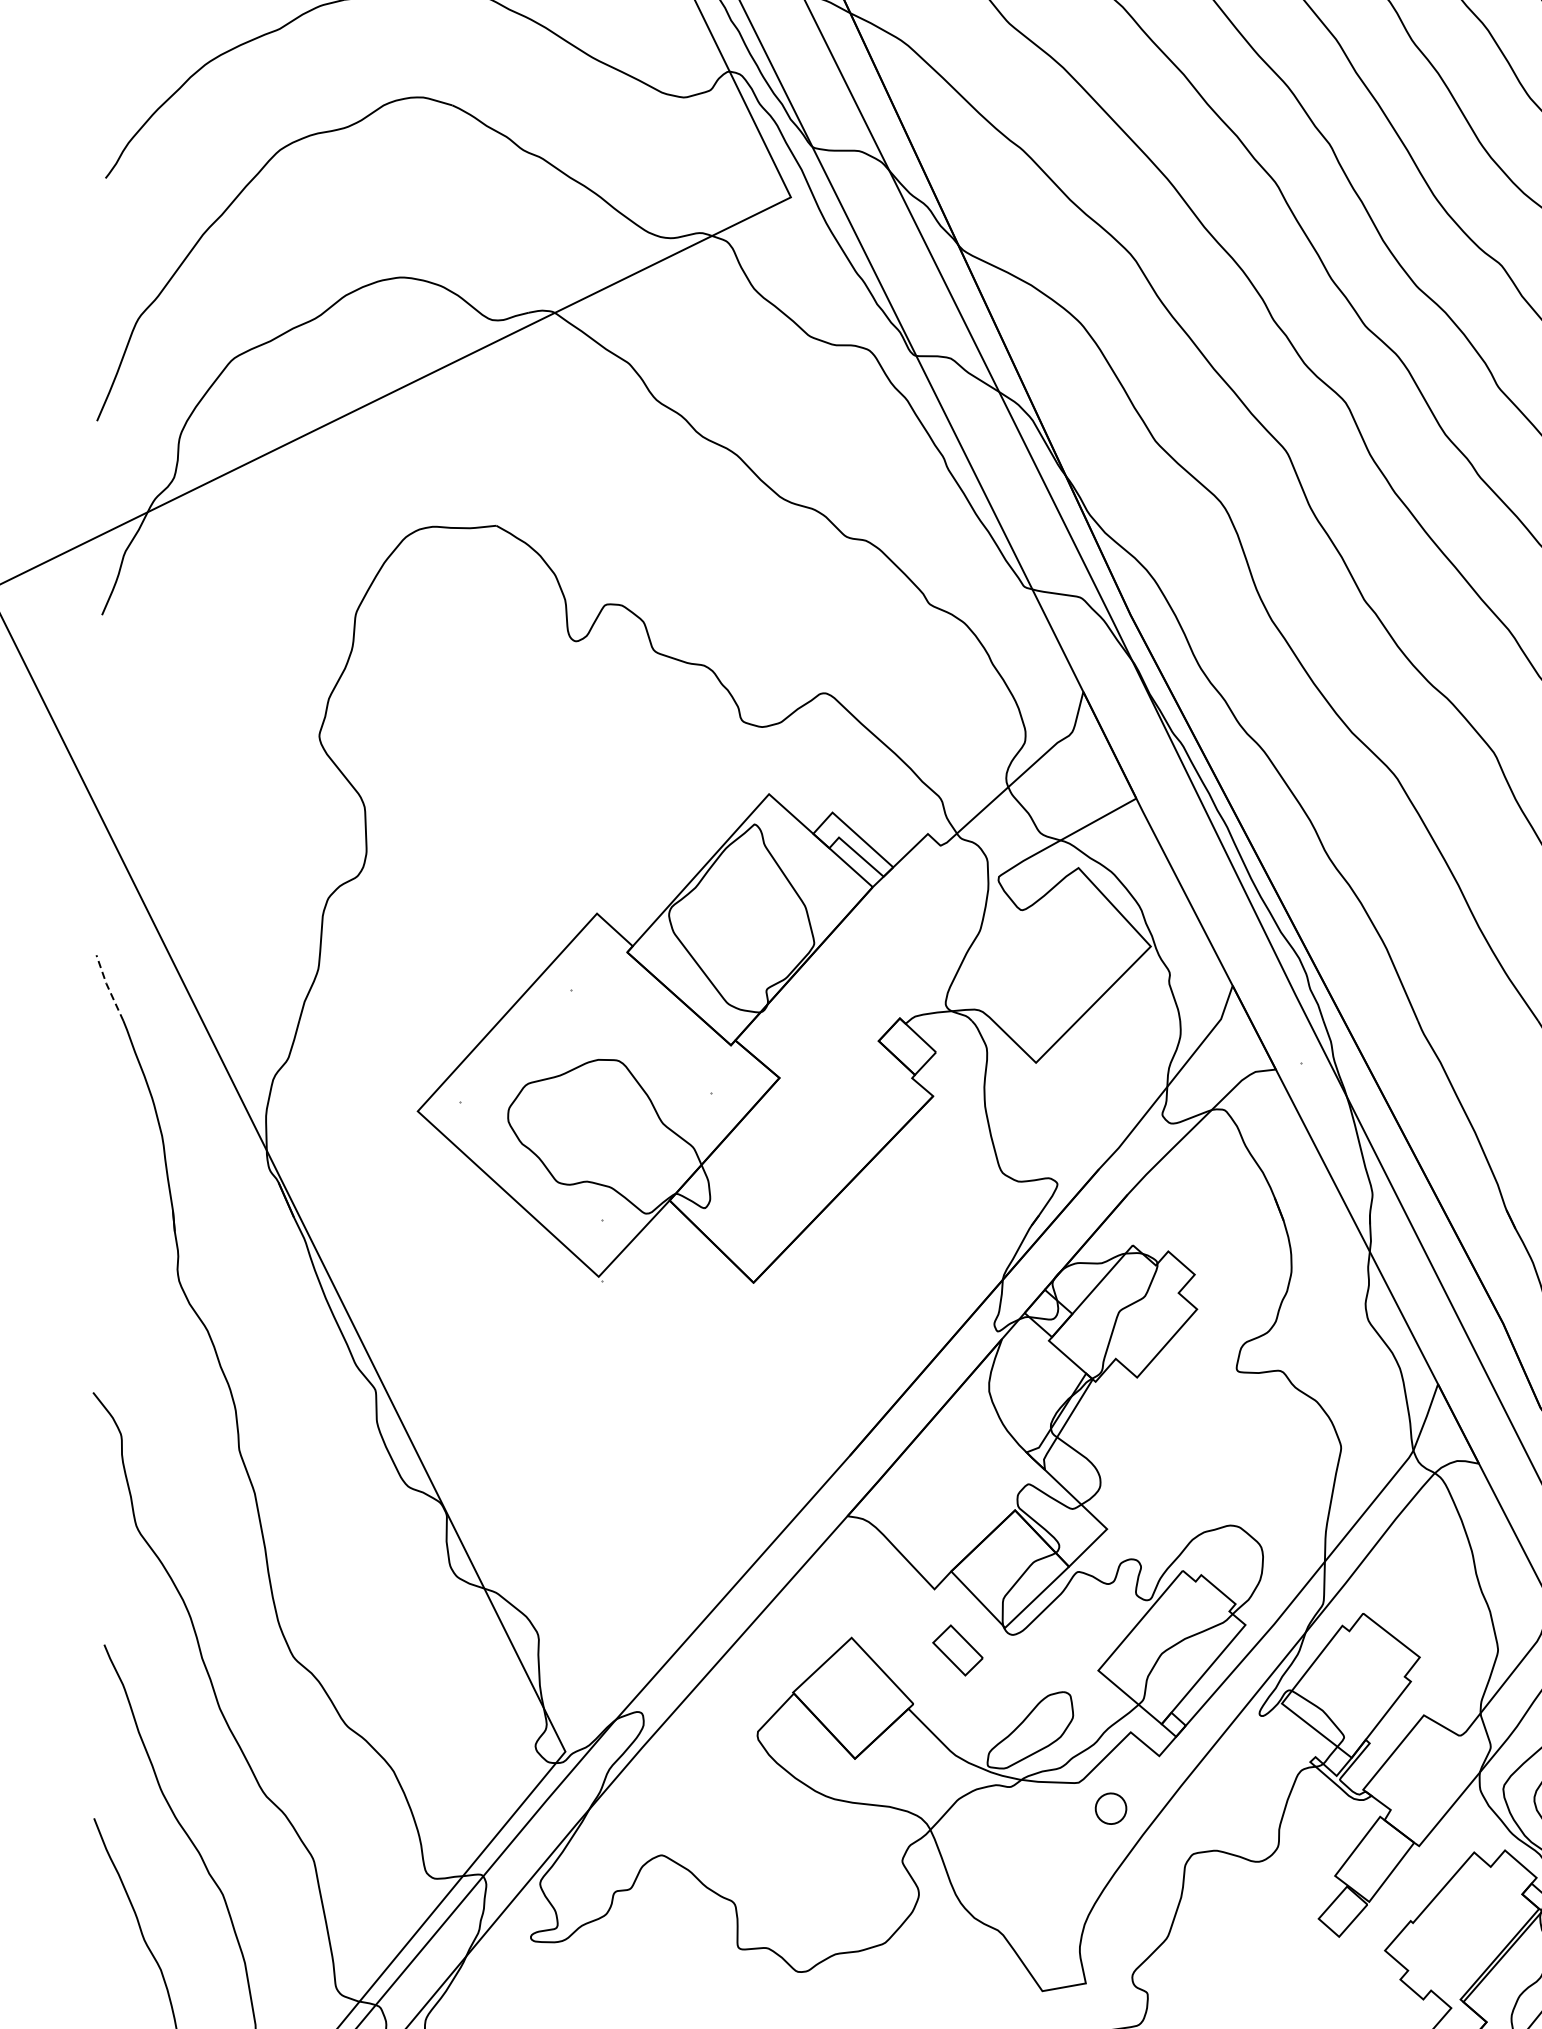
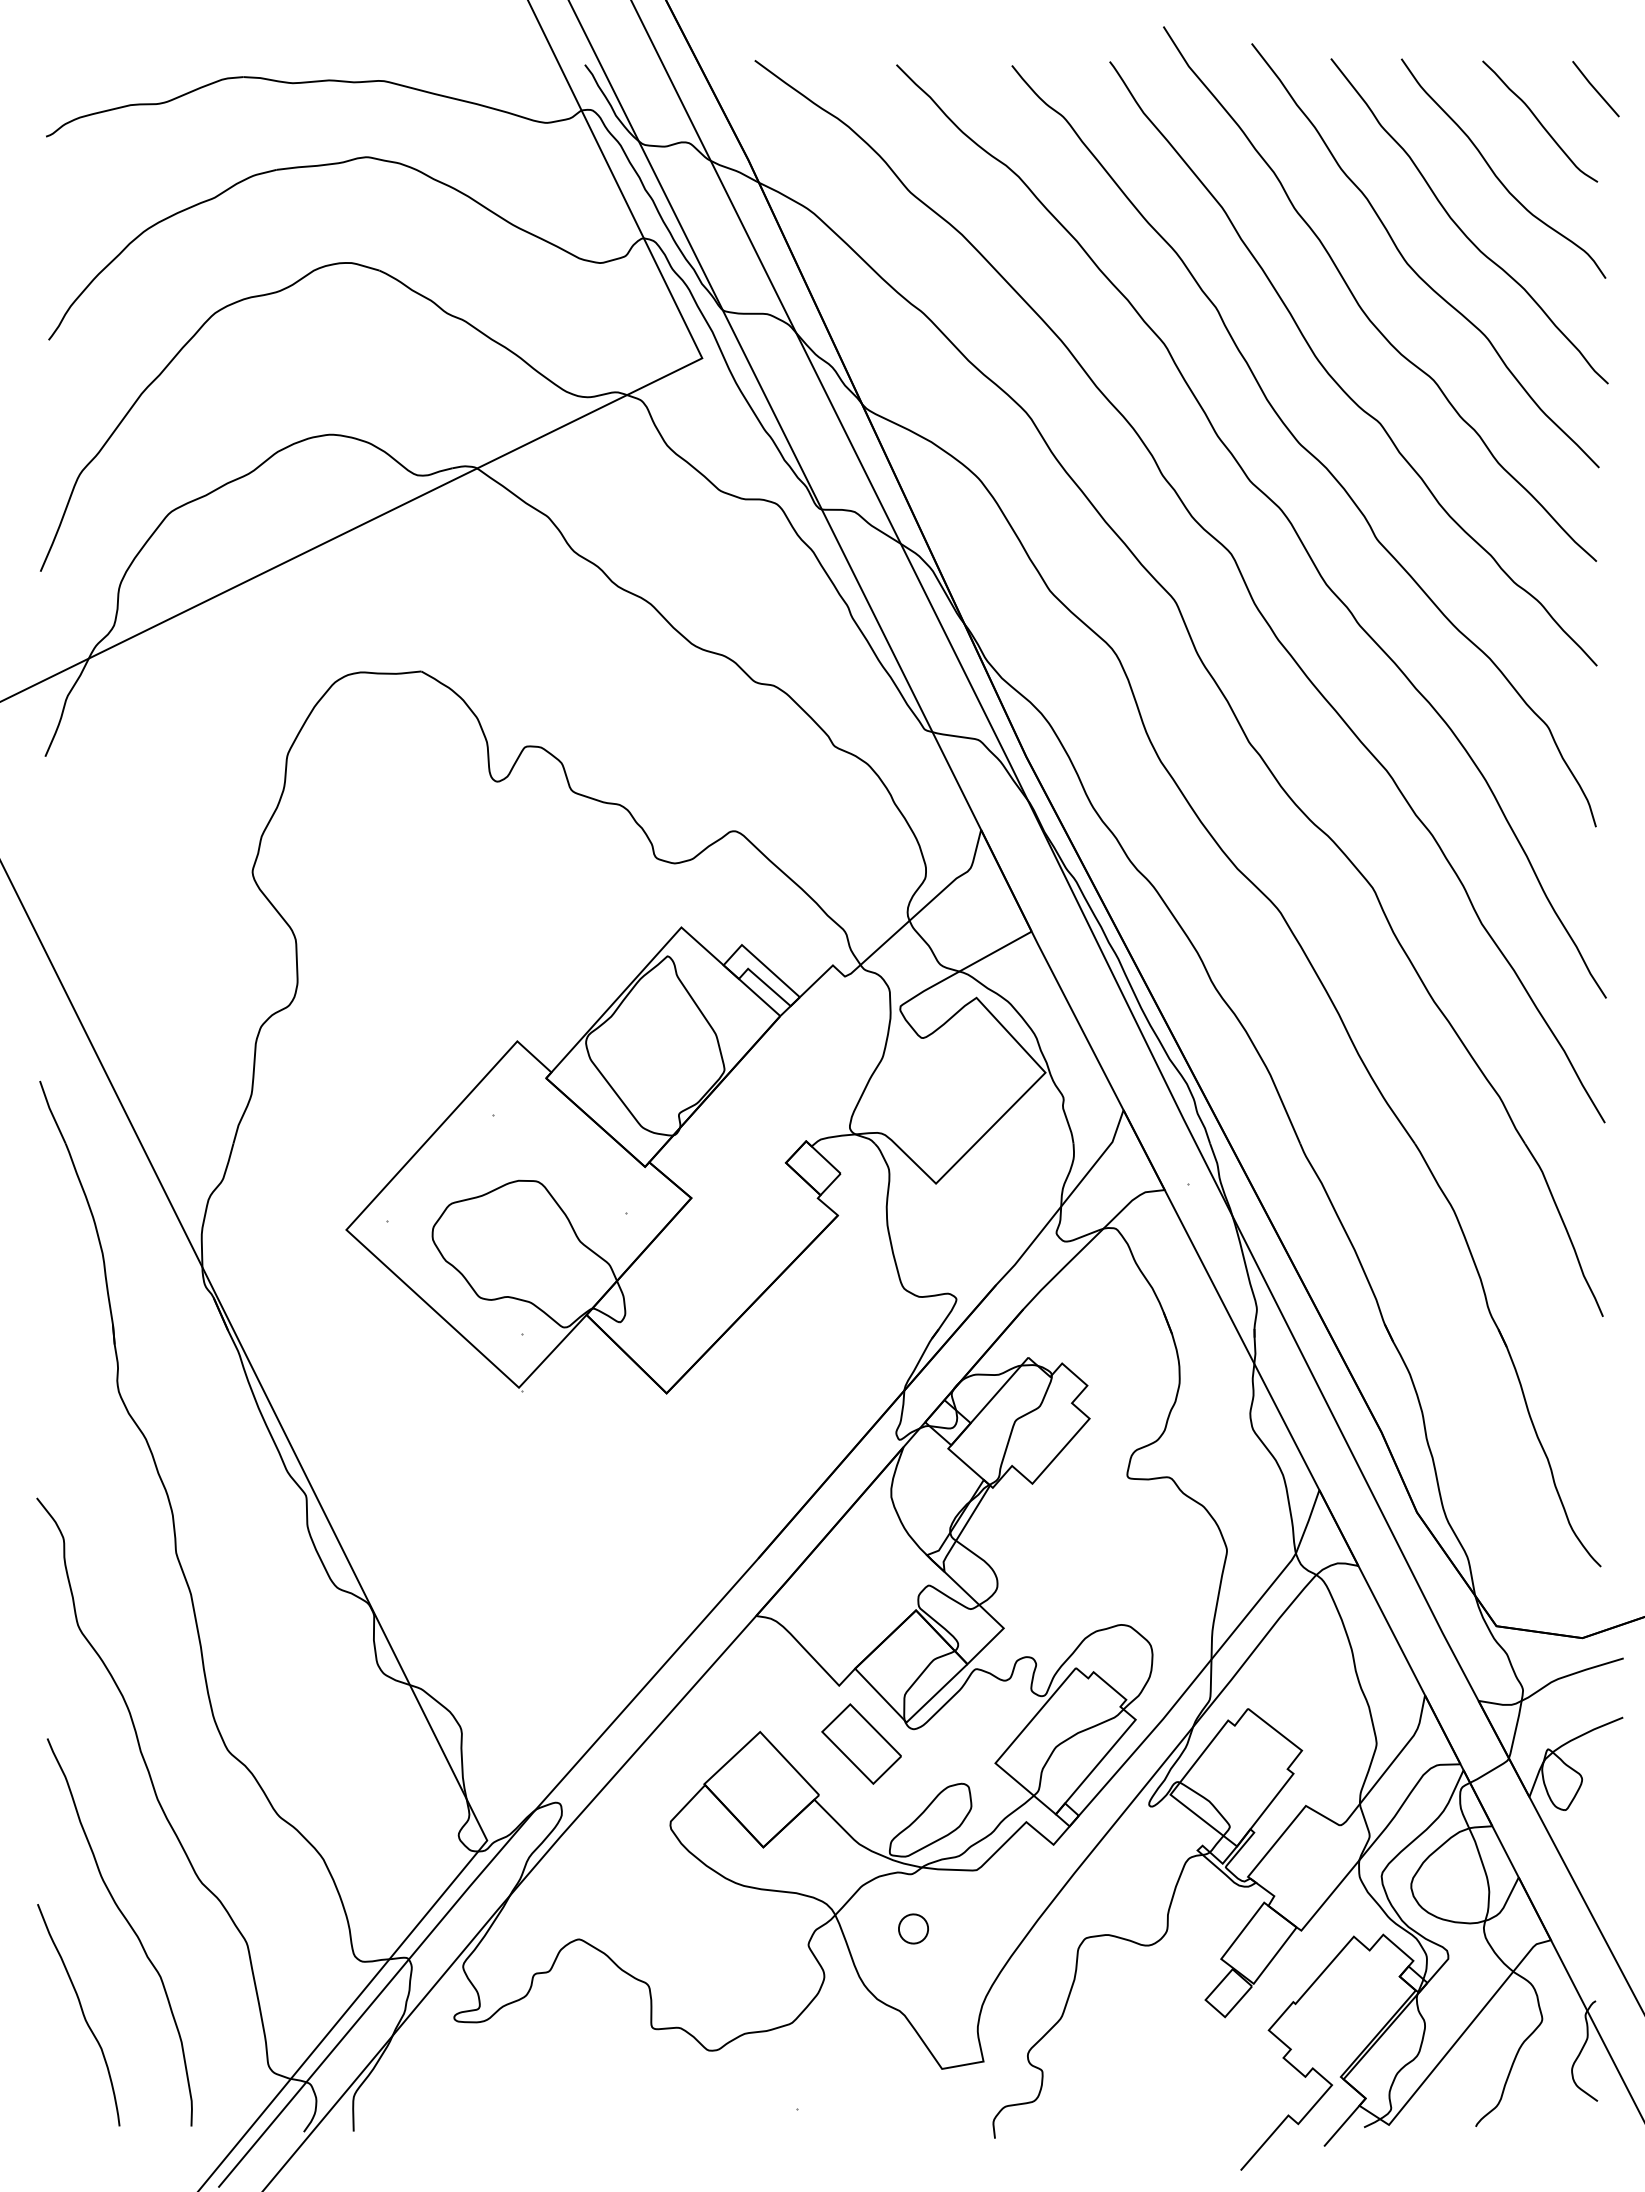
line: (108, 988) -> (51, 1112), dashed -> solid
part: (957, 1649) -> (861, 1743), size x1.67
part: (1110, 1808) -> (913, 1928), moved

